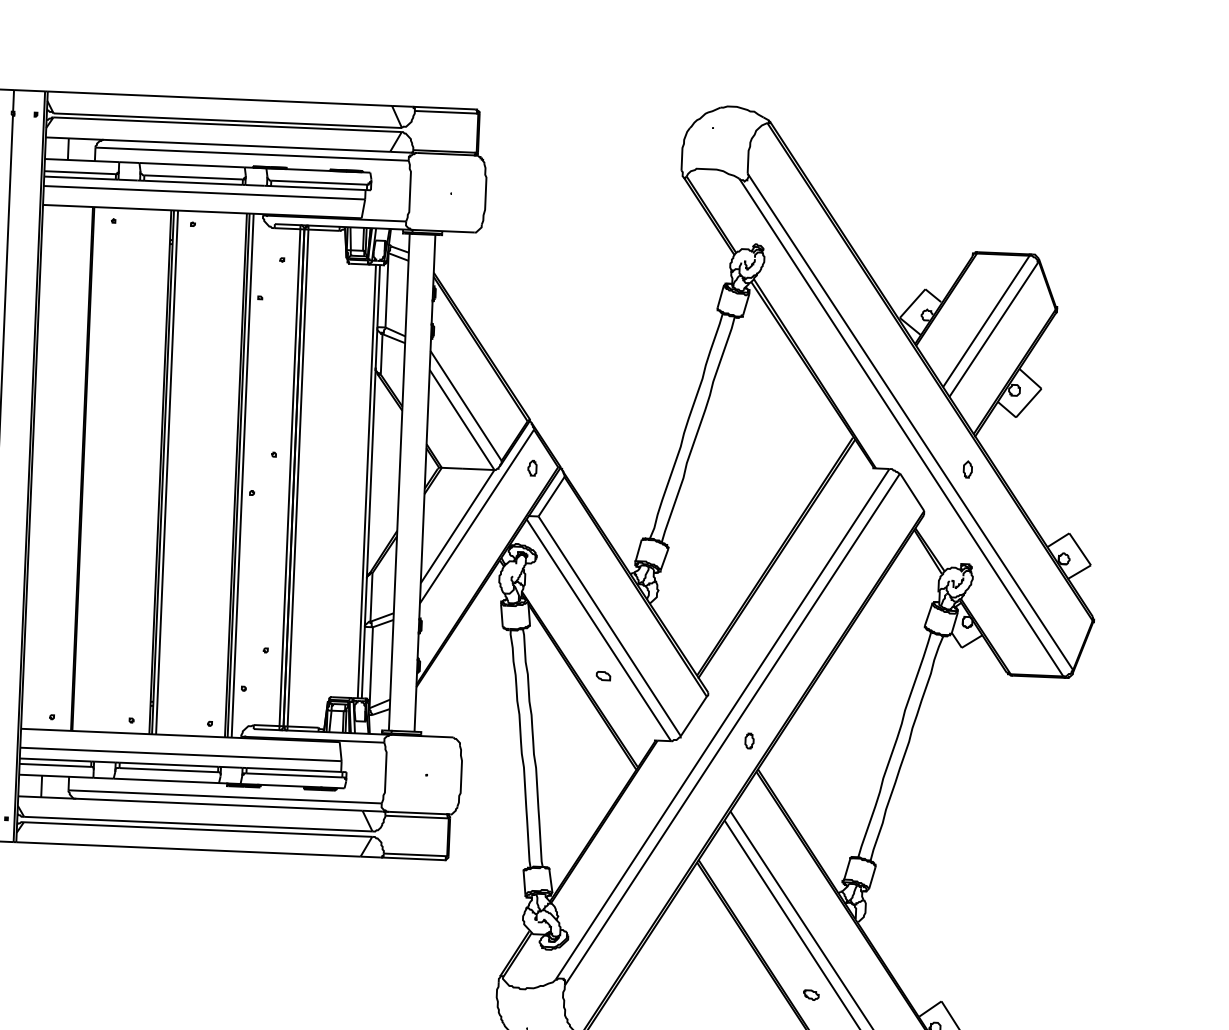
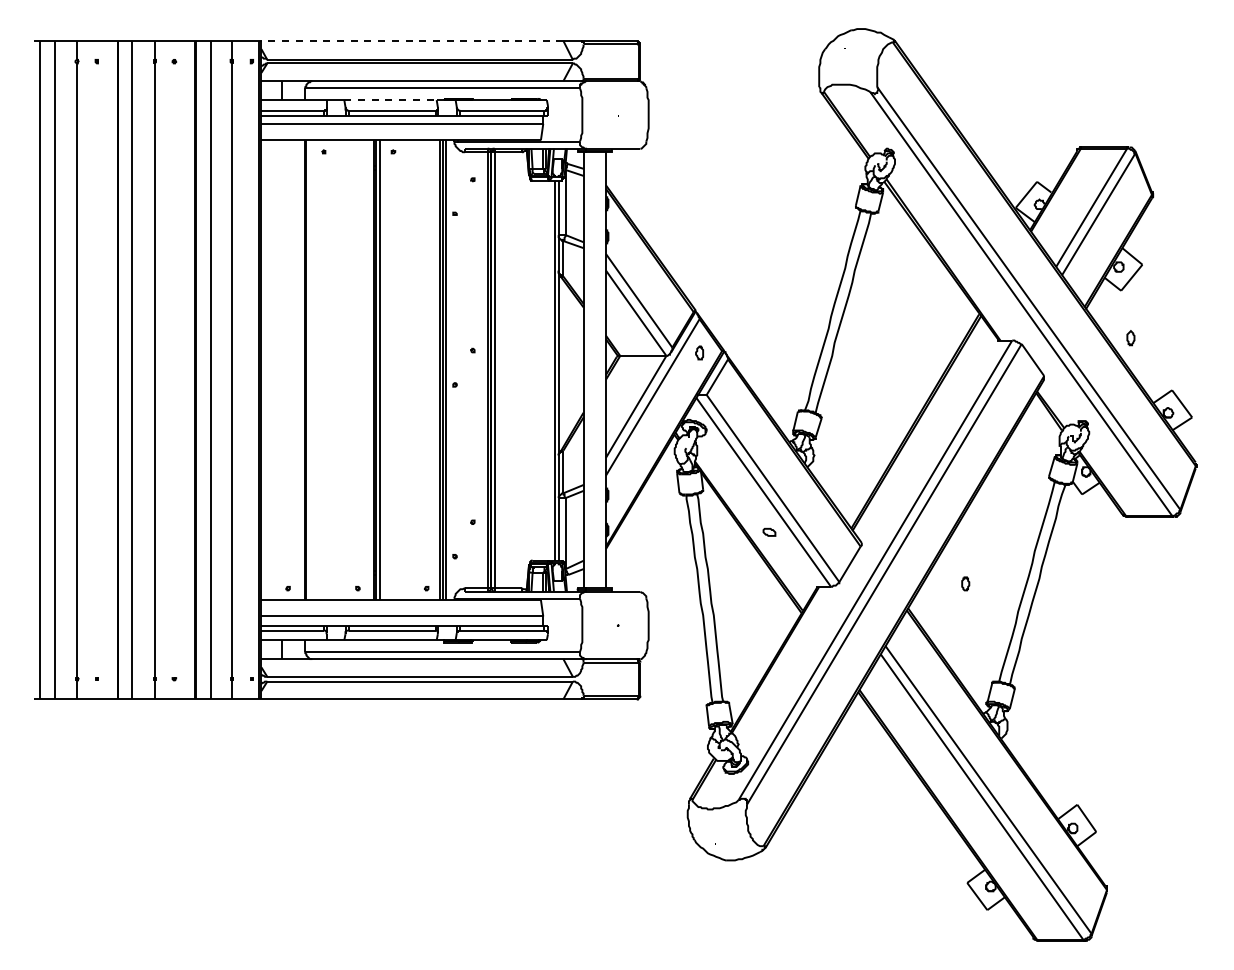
line: (220, 98) -> (412, 40), solid -> dashed
line: (193, 165) -> (391, 100), solid -> dashed
part: (967, 469) -> (1130, 338), moved
part: (749, 740) -> (965, 583), moved
part: (810, 995) -> (962, 804), removed

